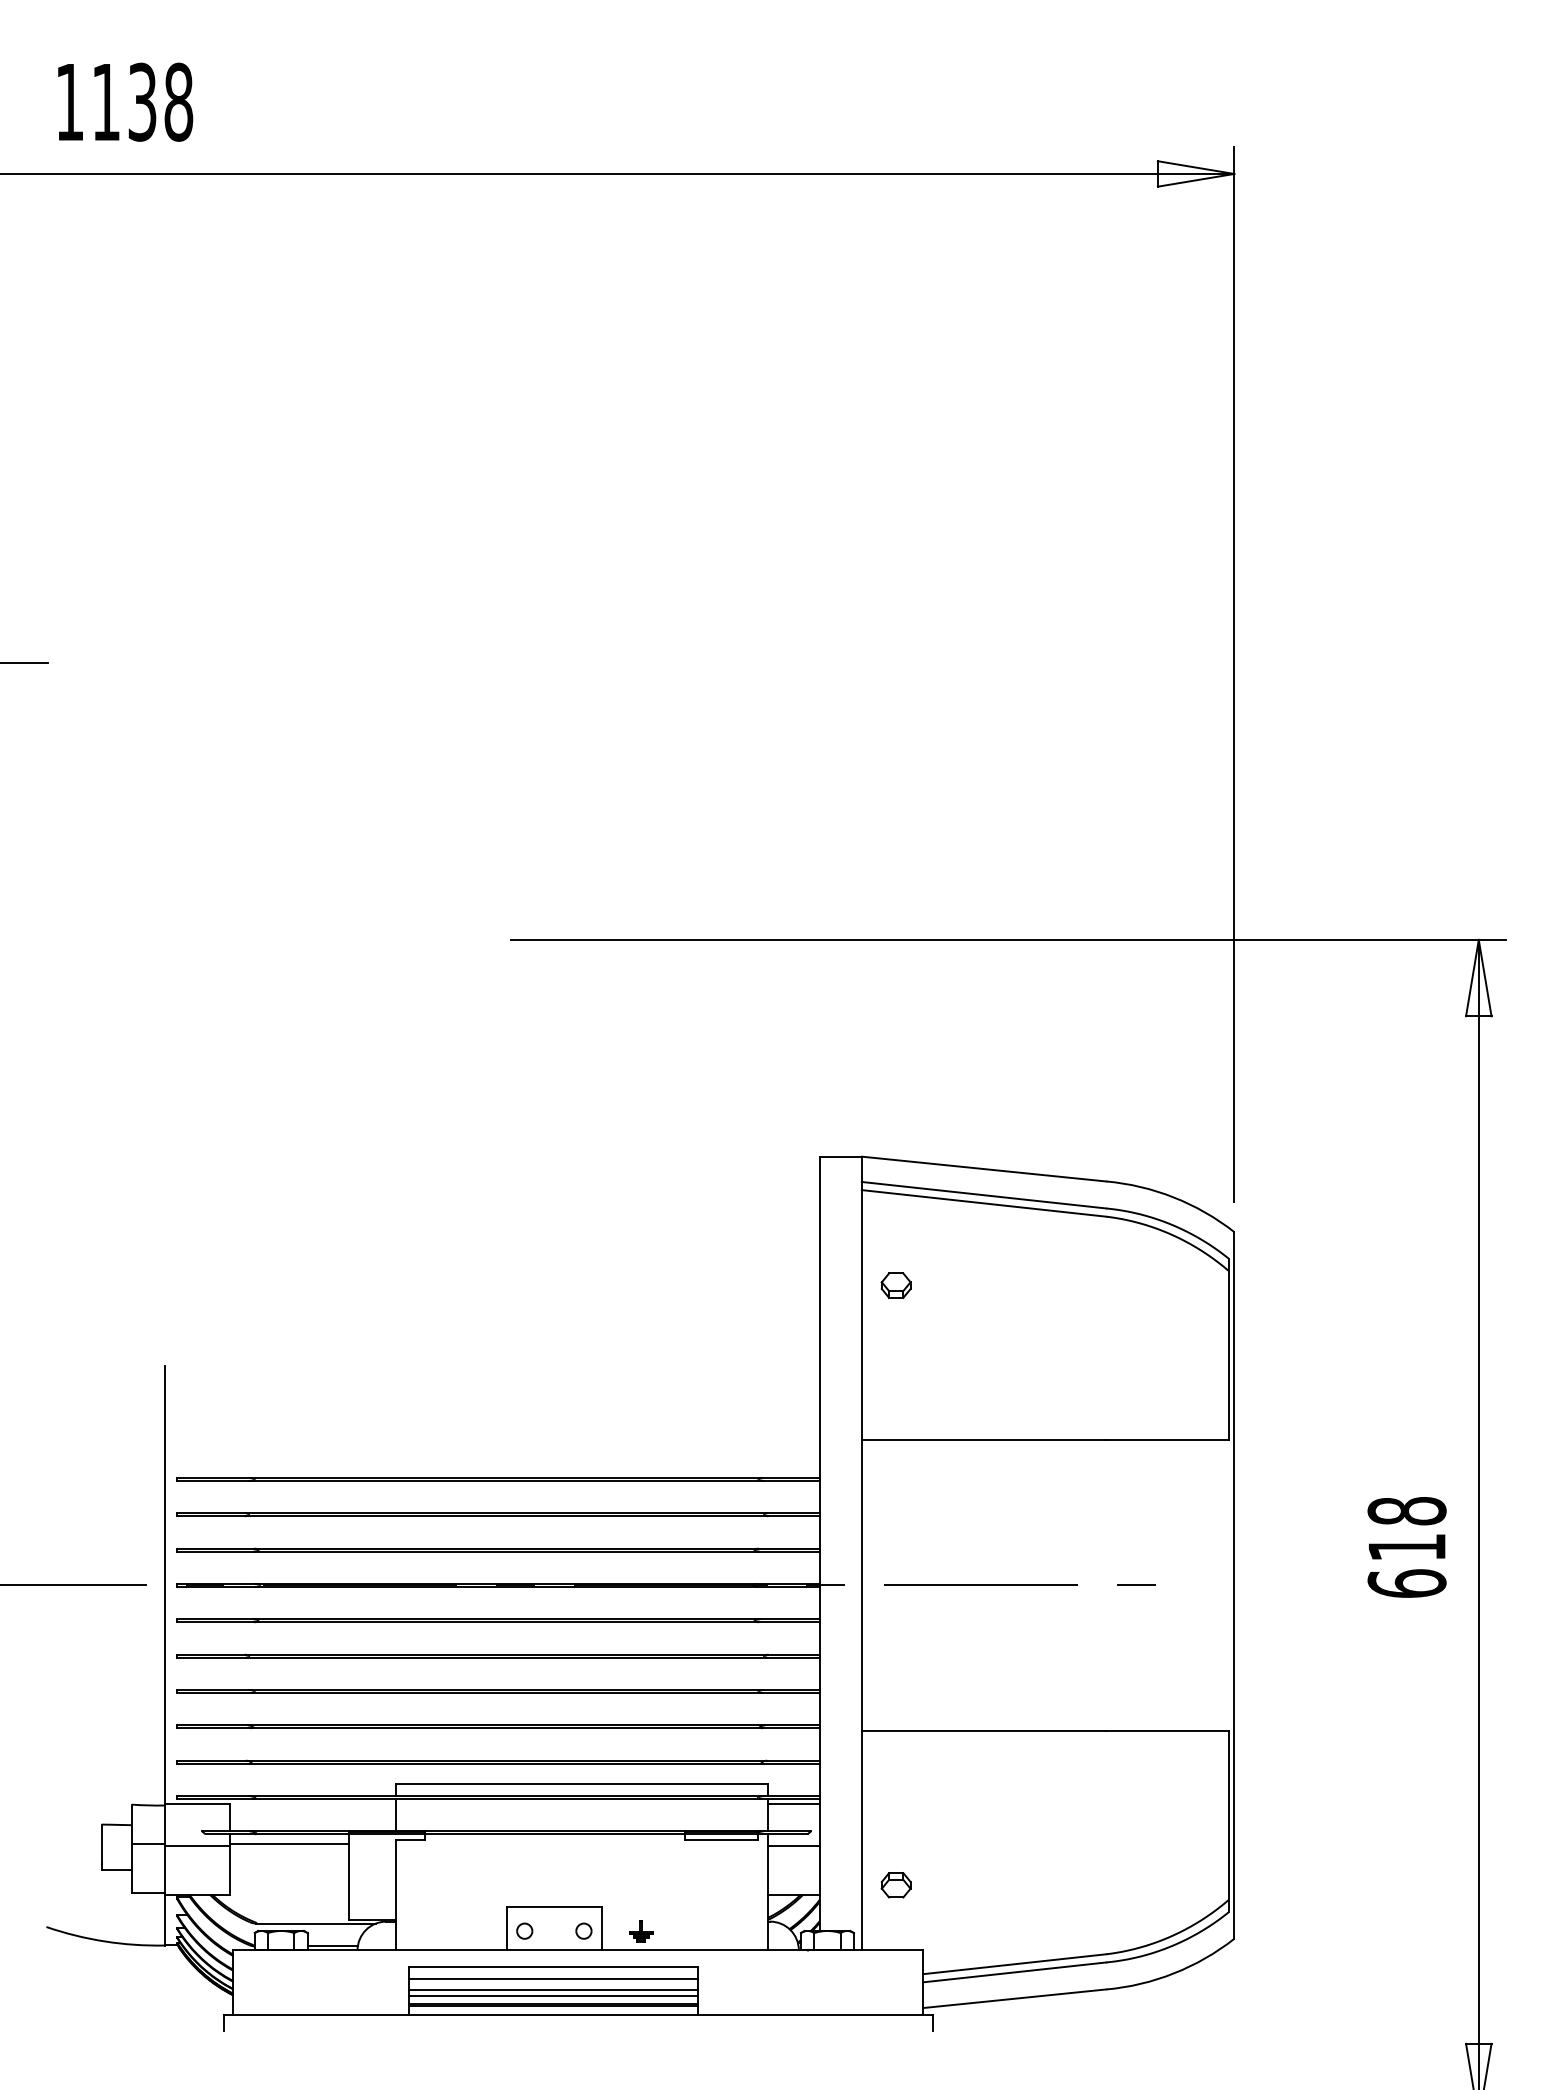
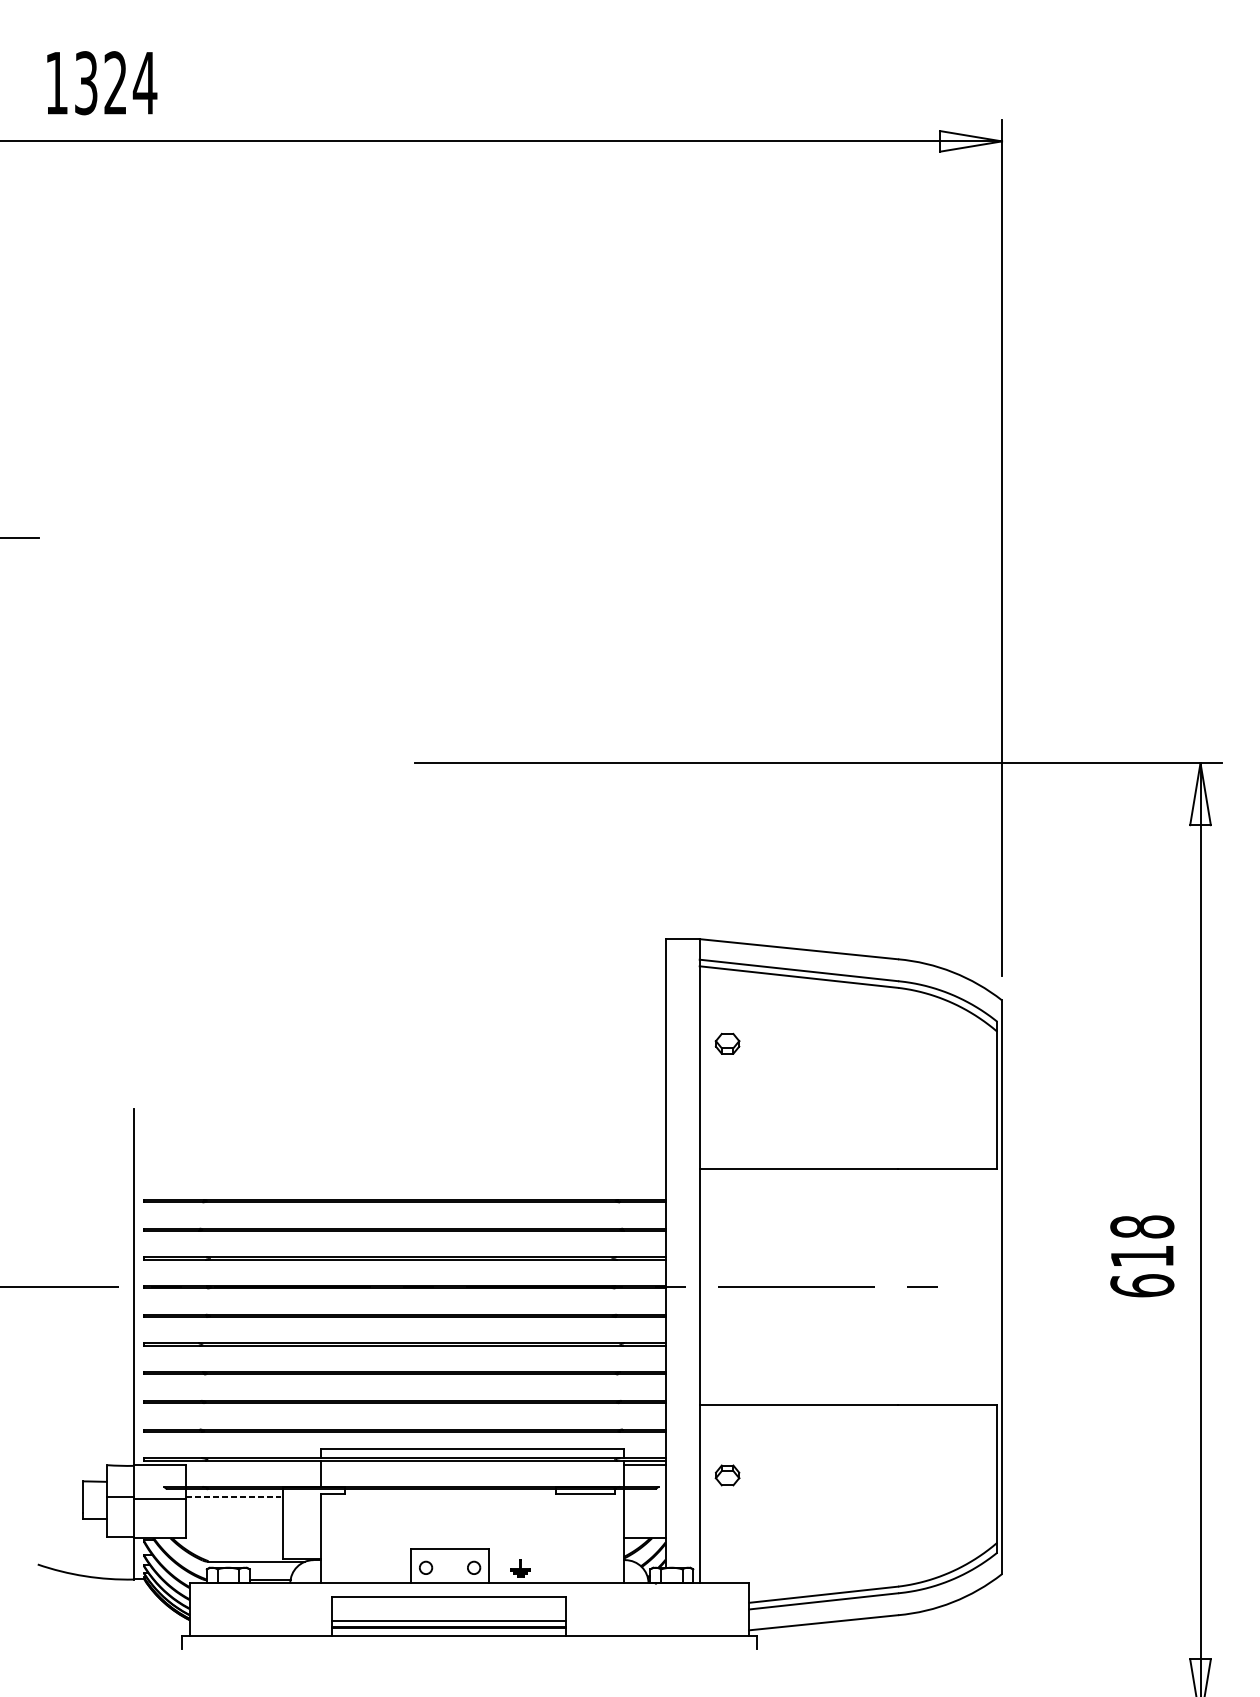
text: (142, 101) -> (115, 82), 1138 -> 1324
line: (289, 1844) -> (235, 1497), solid -> dashed
line: (793, 1846) -> (644, 1499), removed
part: (895, 1885) -> (727, 1475), moved
line: (553, 1978) -> (449, 1606), removed
line: (553, 1990) -> (449, 1616), removed

